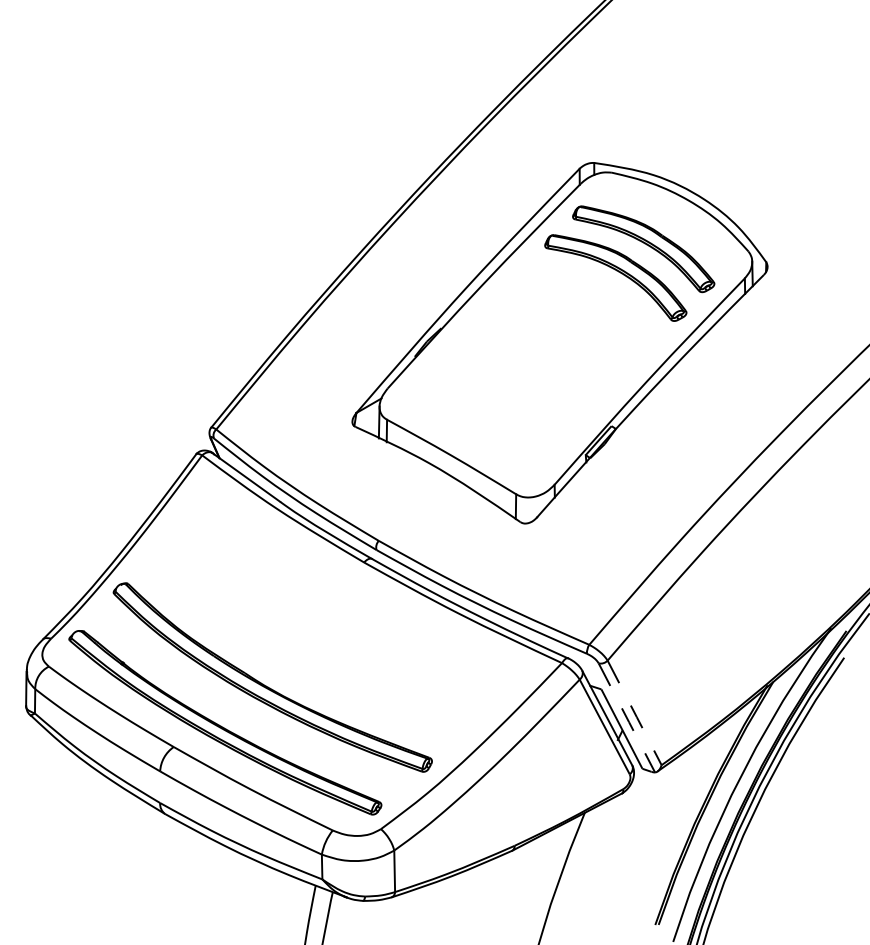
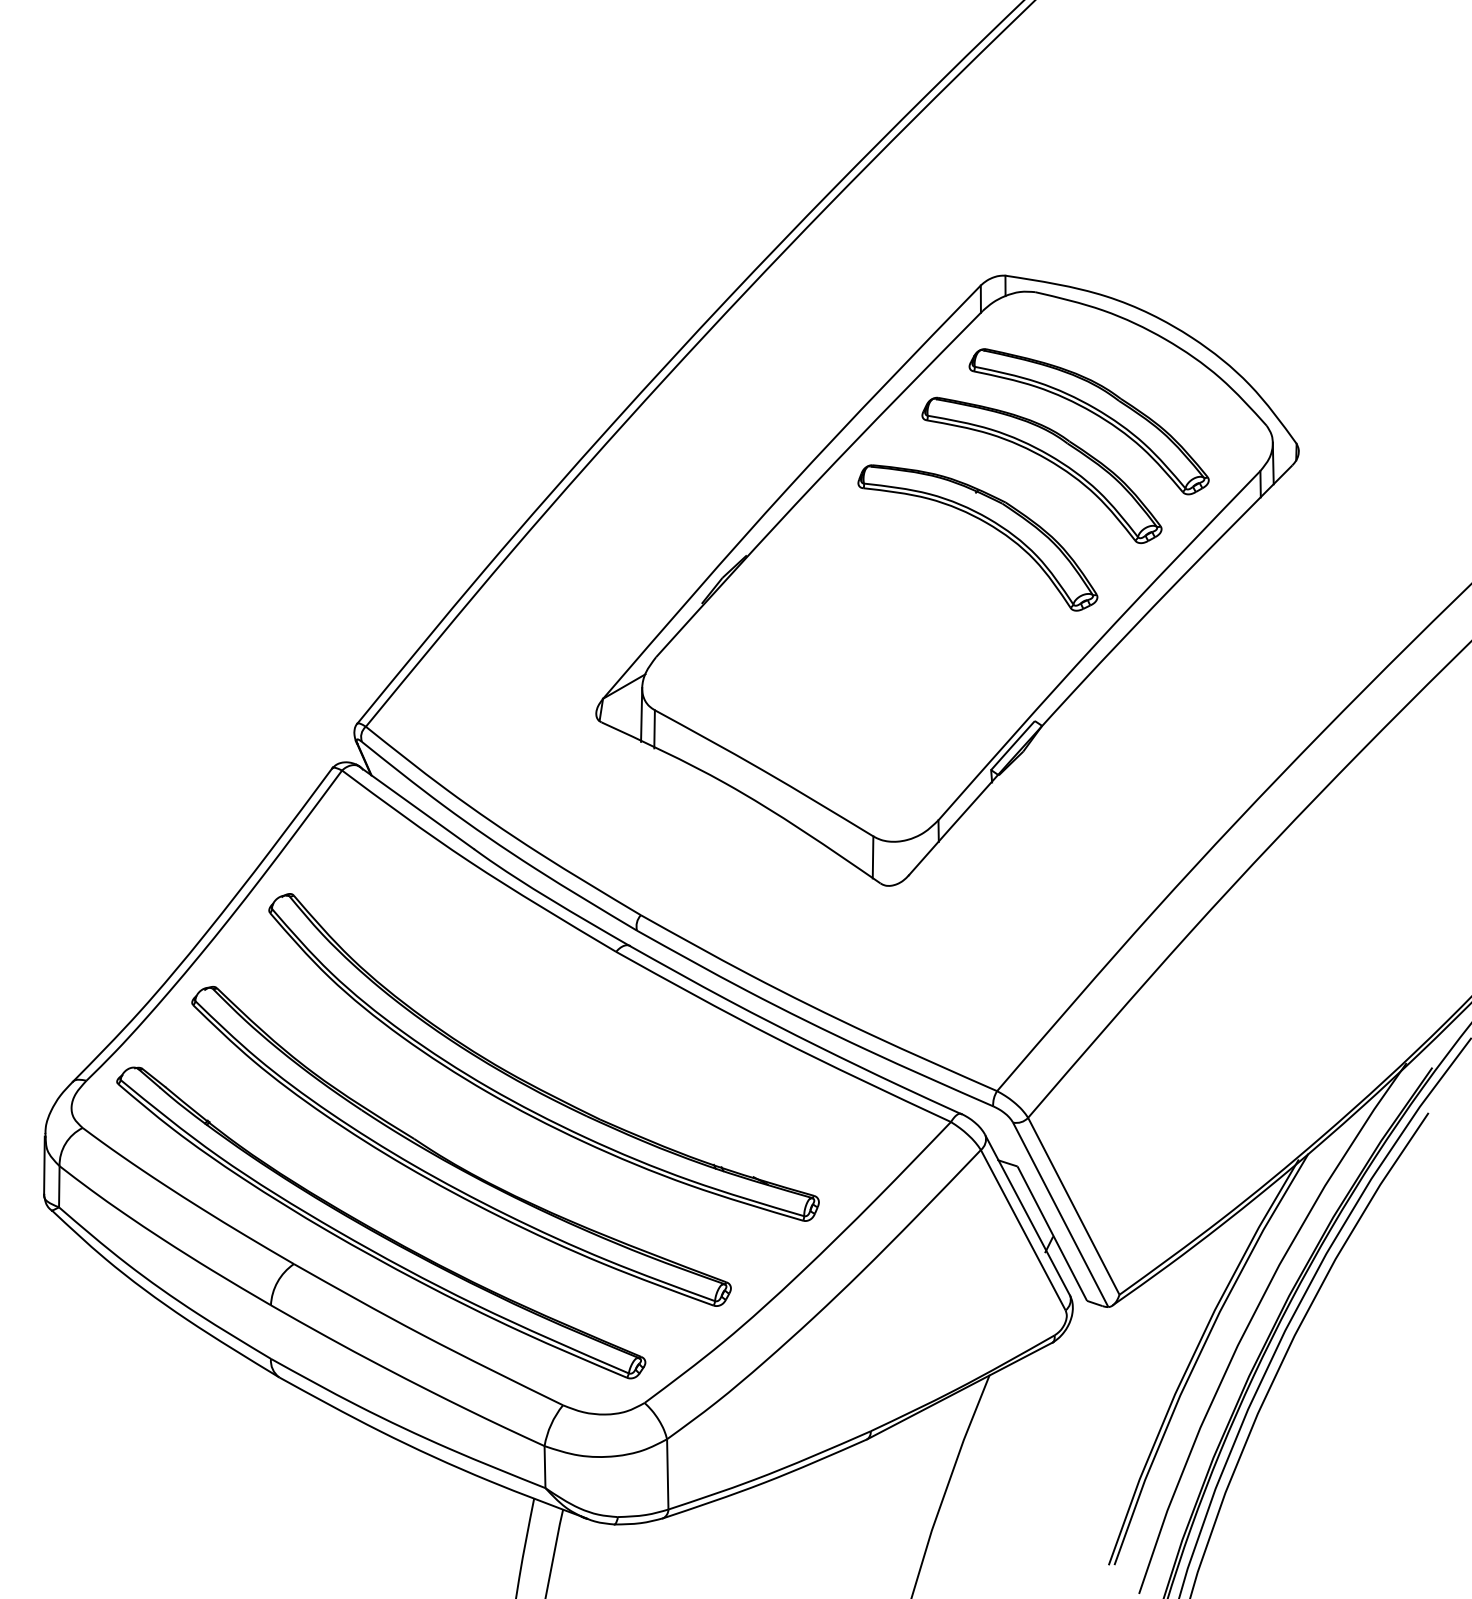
part: (581, 309) -> (983, 523), added
part: (313, 639) -> (530, 1082), added
line: (634, 713) -> (1073, 1207), dashed -> solid
line: (627, 718) -> (1061, 1215), dashed -> solid

